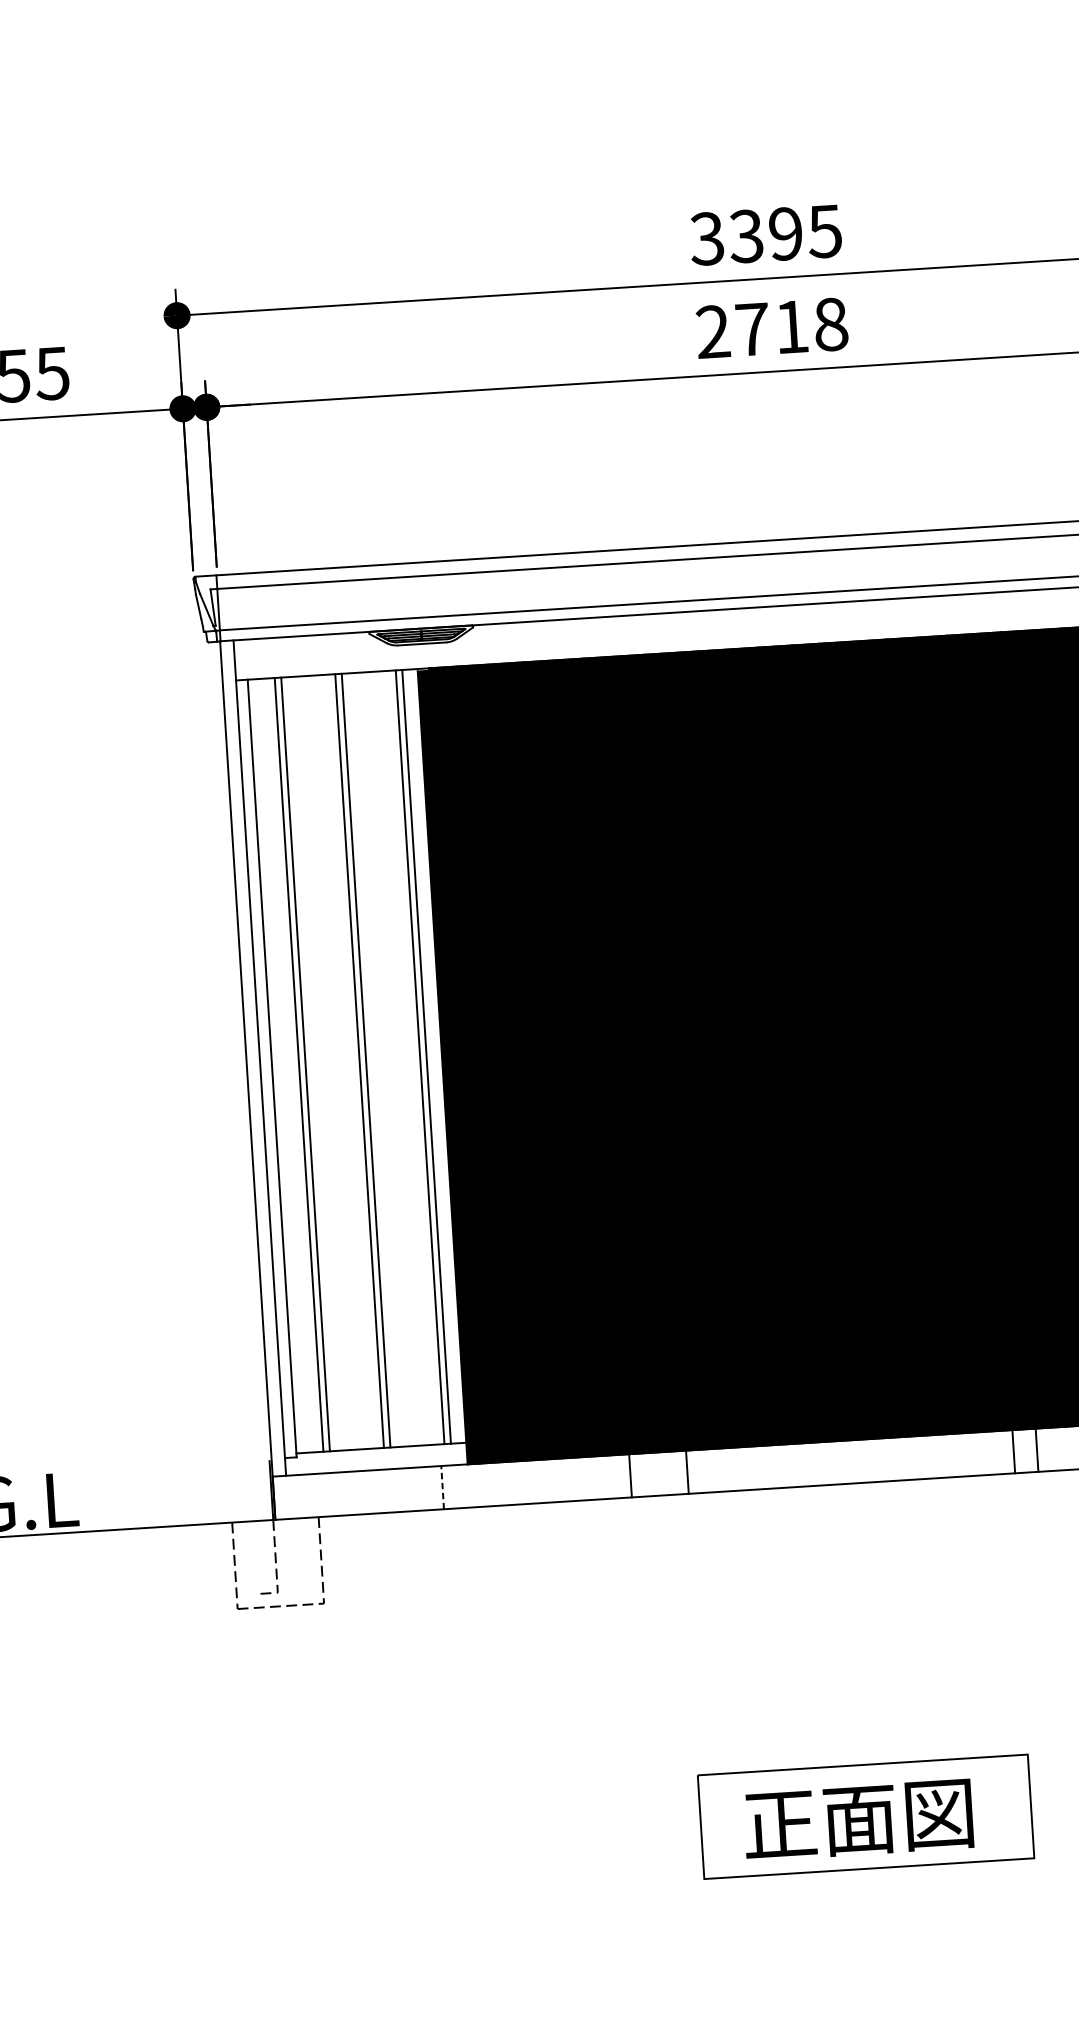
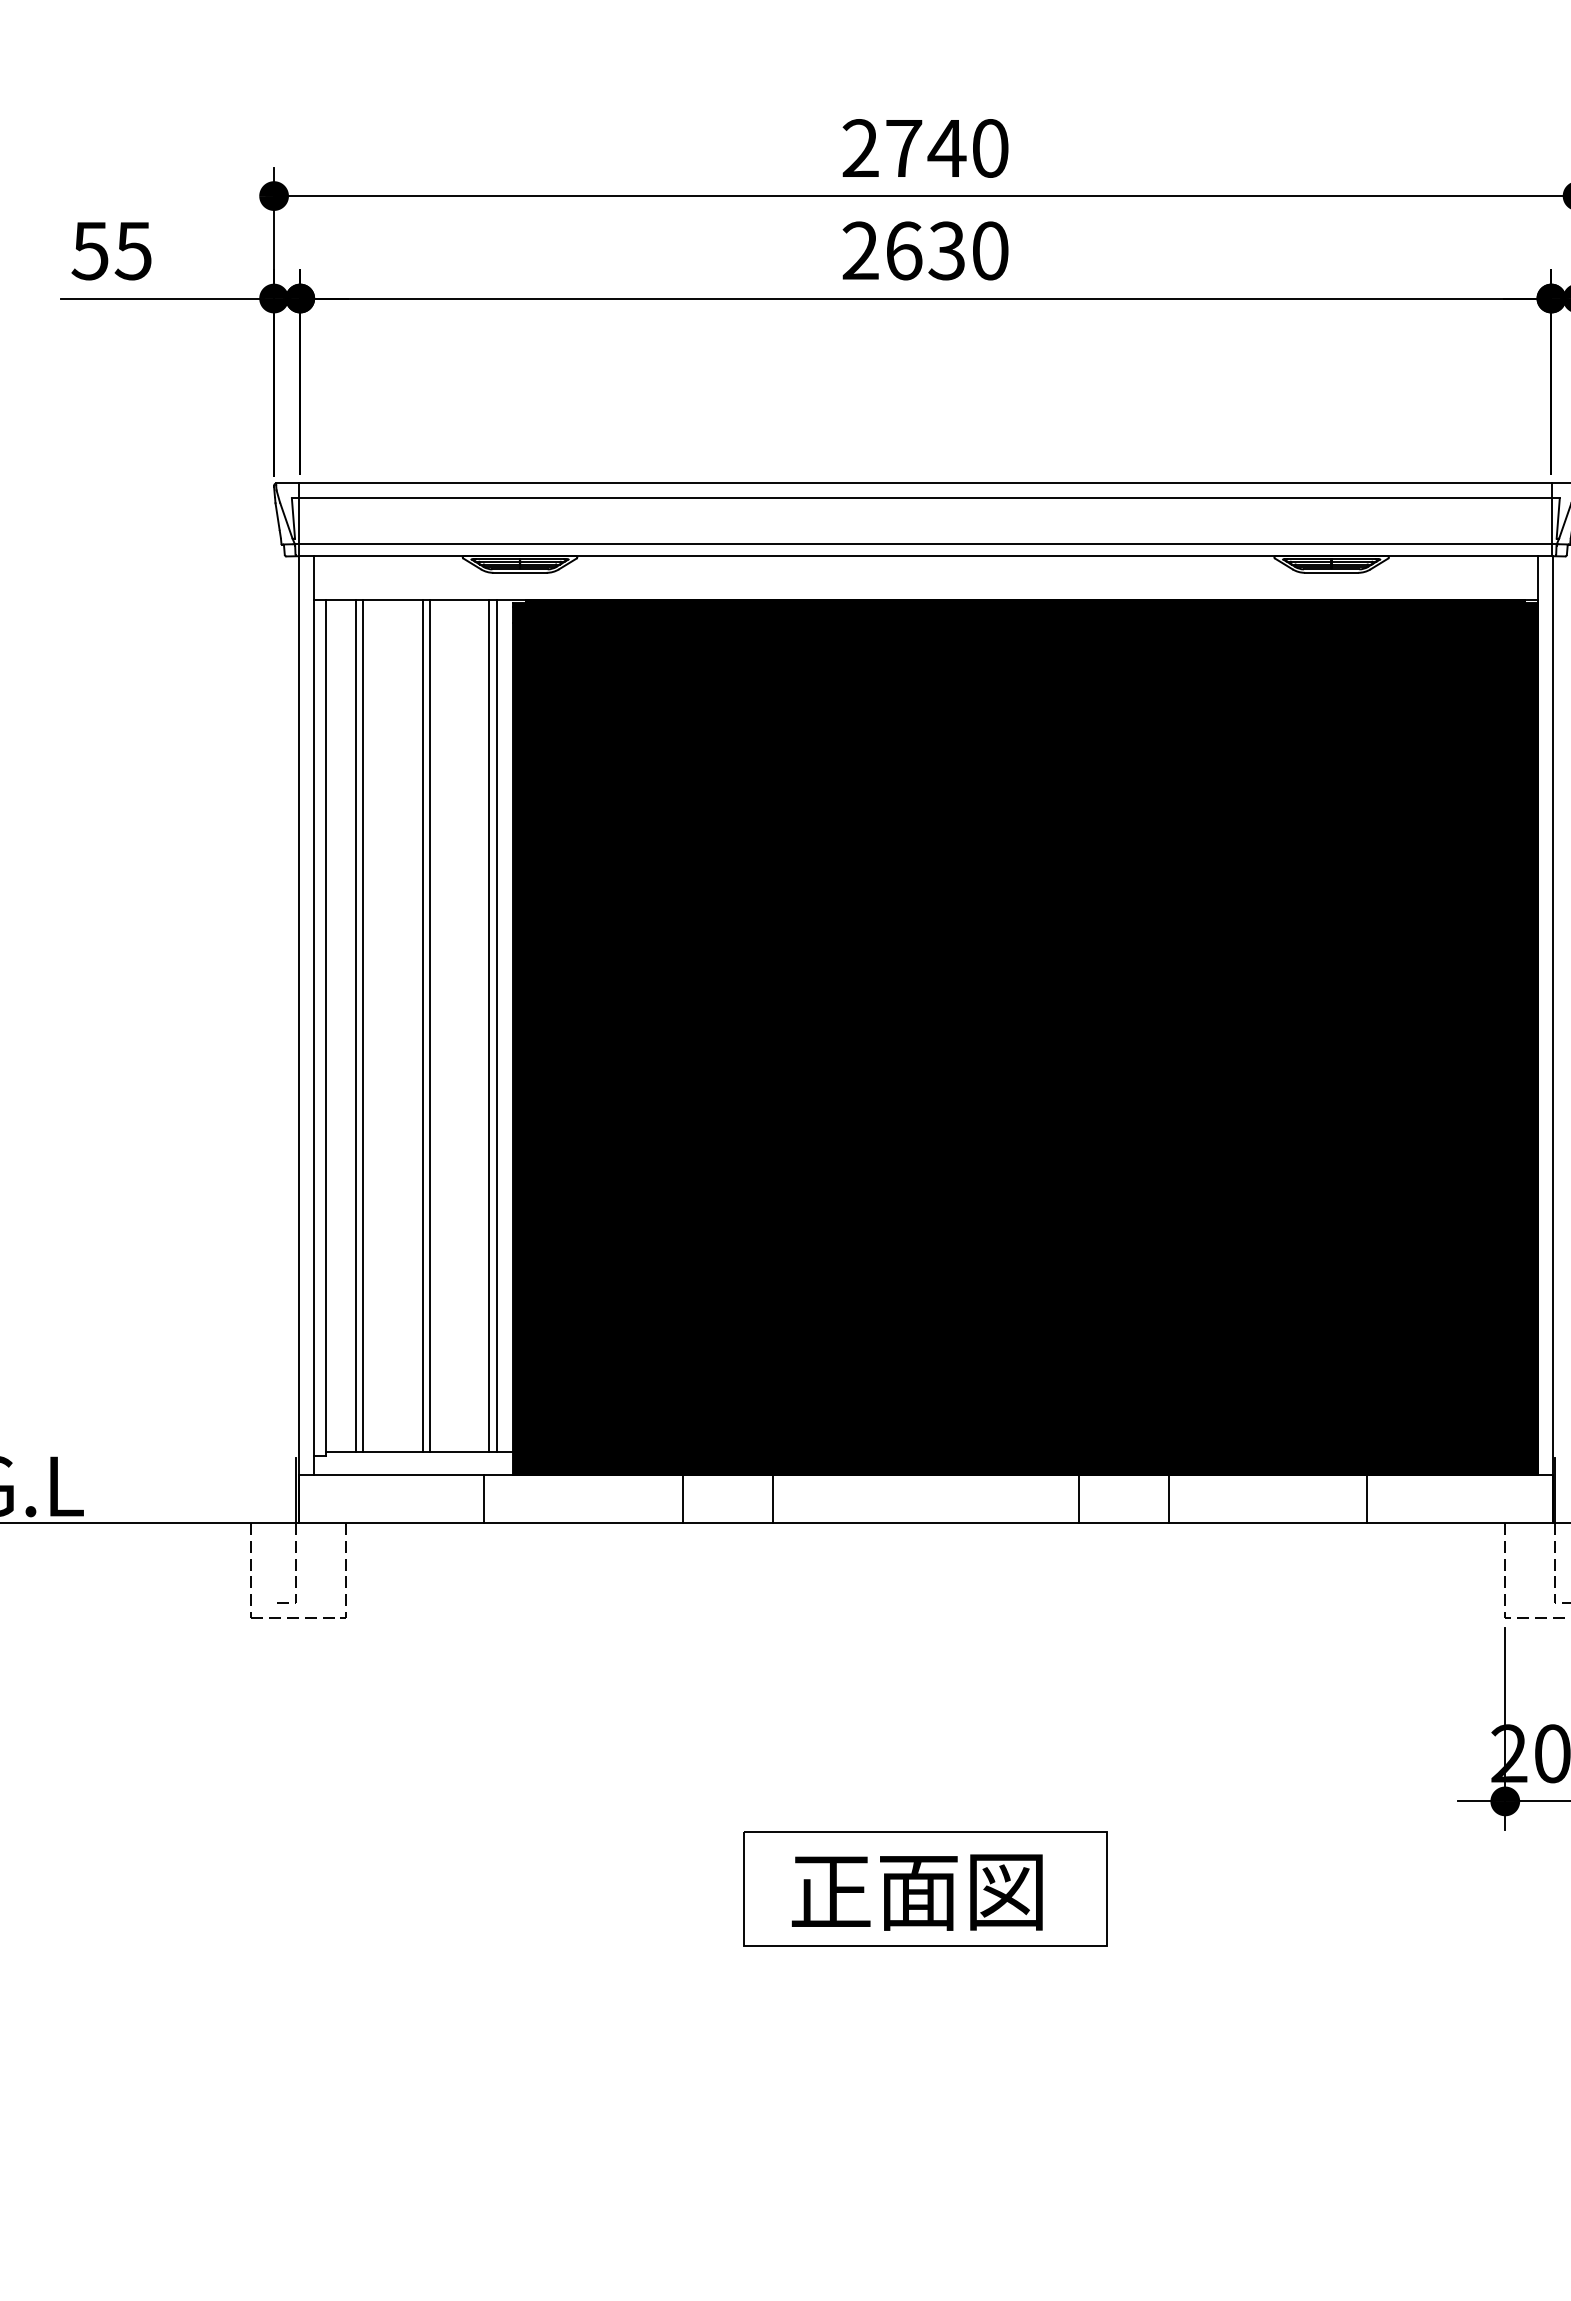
text: (765, 235) -> (924, 148), 3395 -> 2740
text: (792, 326) -> (947, 250), 2718 -> 2630
line: (1036, 1449) -> (1078, 1498), moved
line: (1013, 1451) -> (1168, 1498), moved
line: (687, 1471) -> (682, 1498), moved
line: (630, 1475) -> (773, 1498), moved
line: (442, 1487) -> (484, 1499), dashed -> solid

